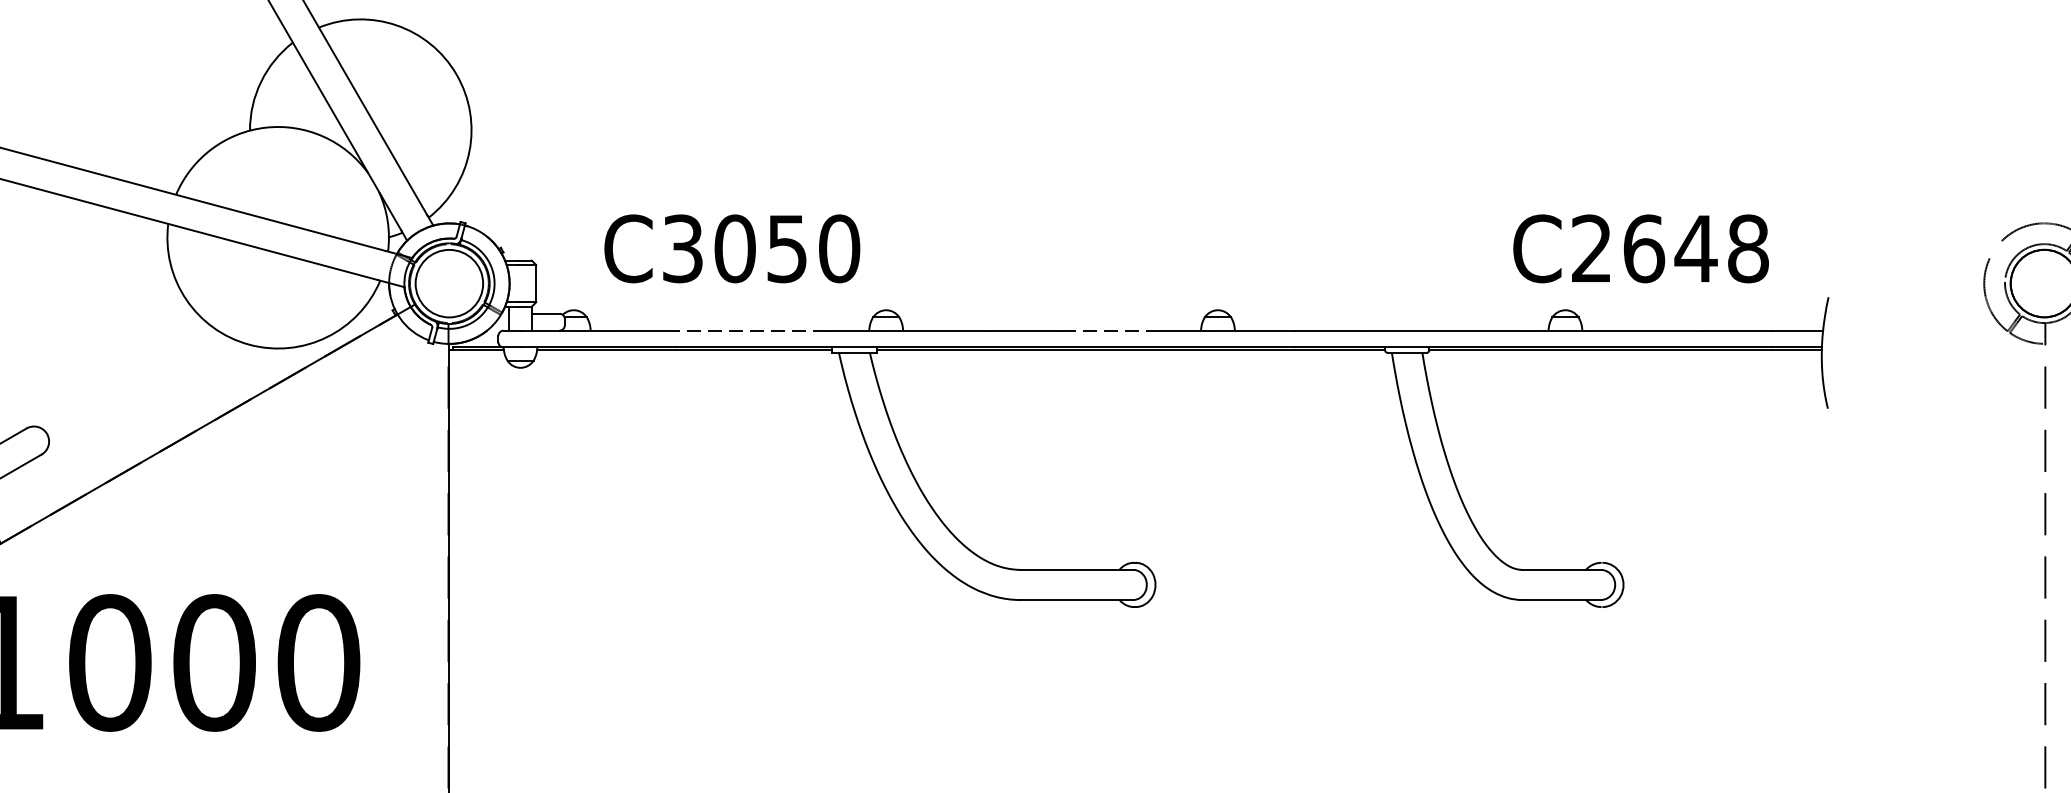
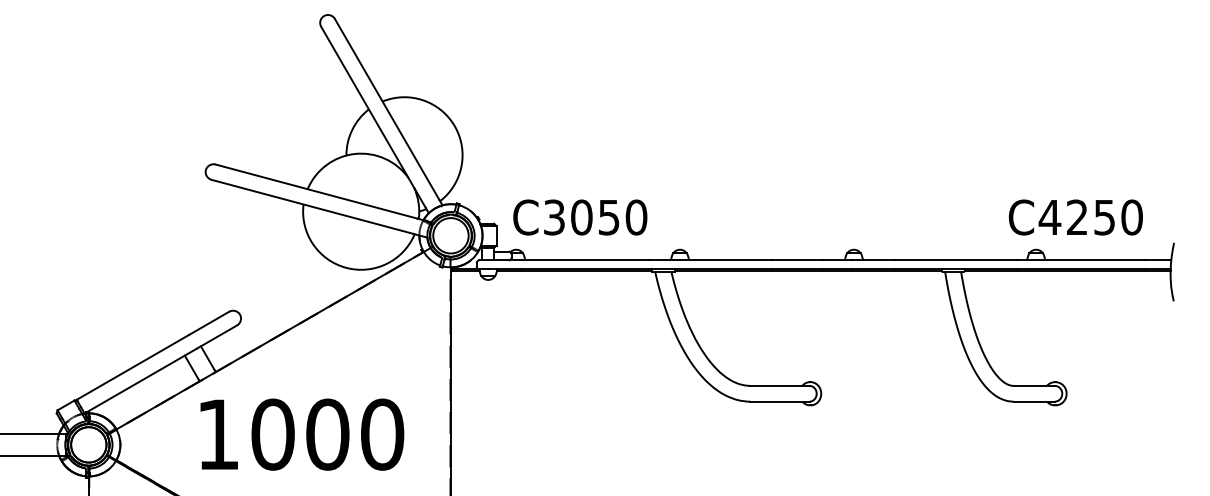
text: (732, 248) -> (580, 217), moved
text: (1669, 248) -> (1090, 217), C2648 -> C4250
line: (751, 330) -> (609, 260), dashed -> solid
line: (1110, 330) -> (797, 260), dashed -> solid

